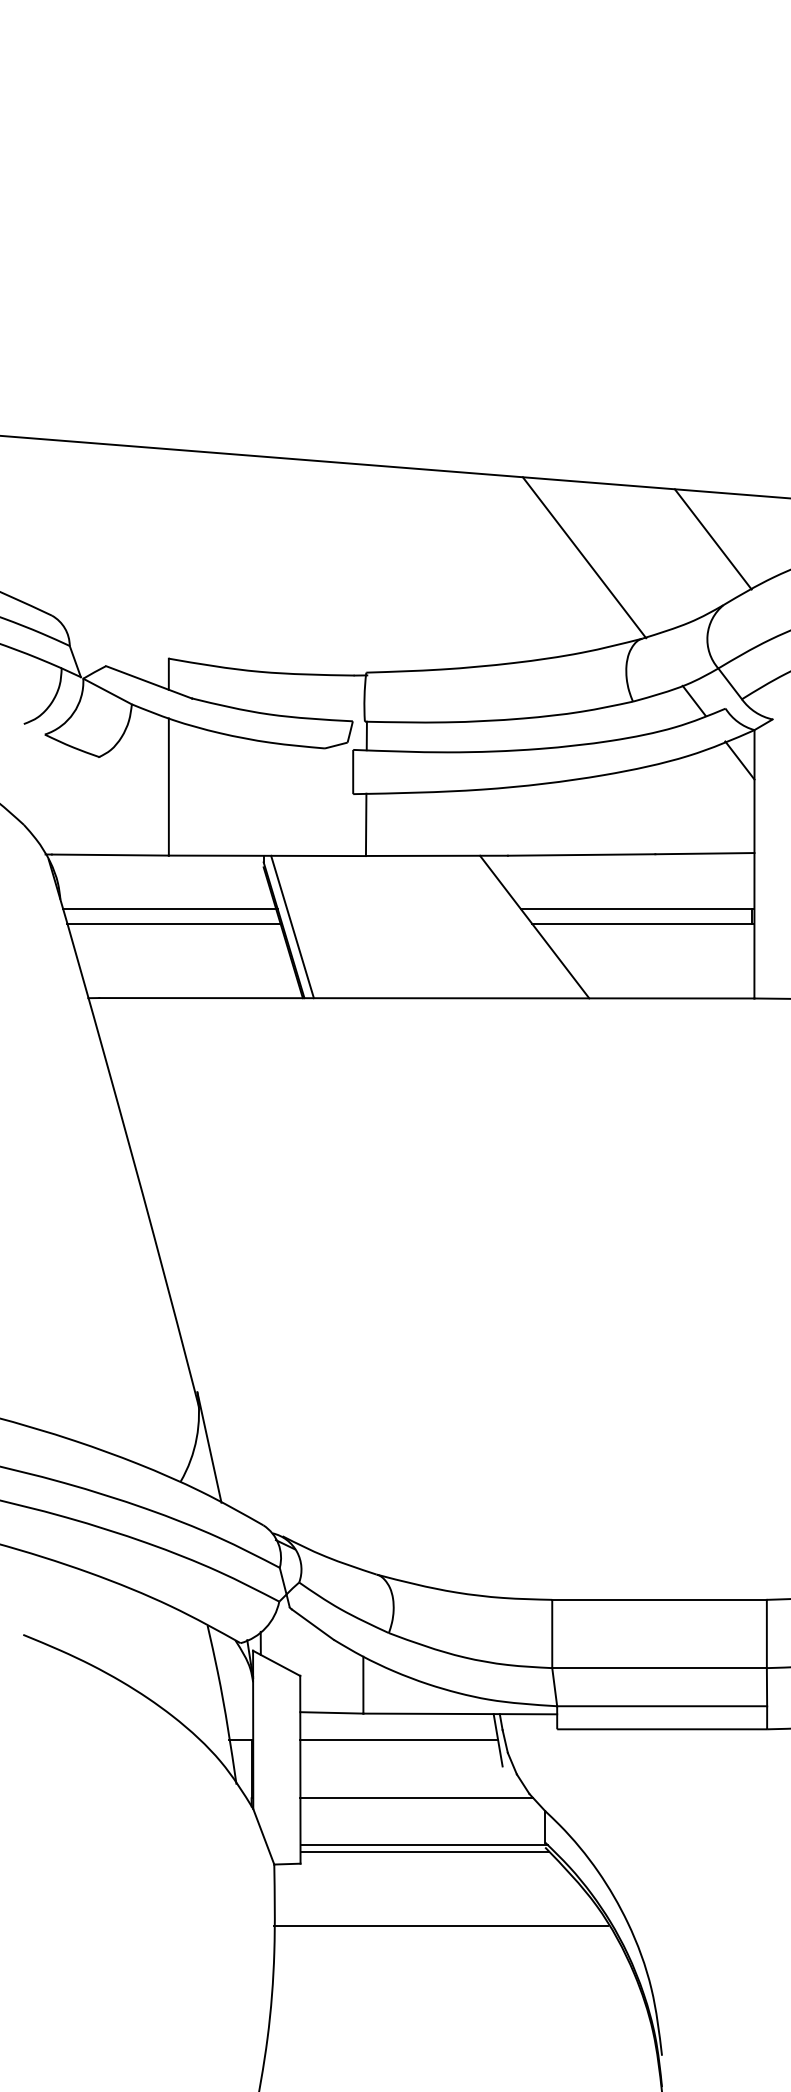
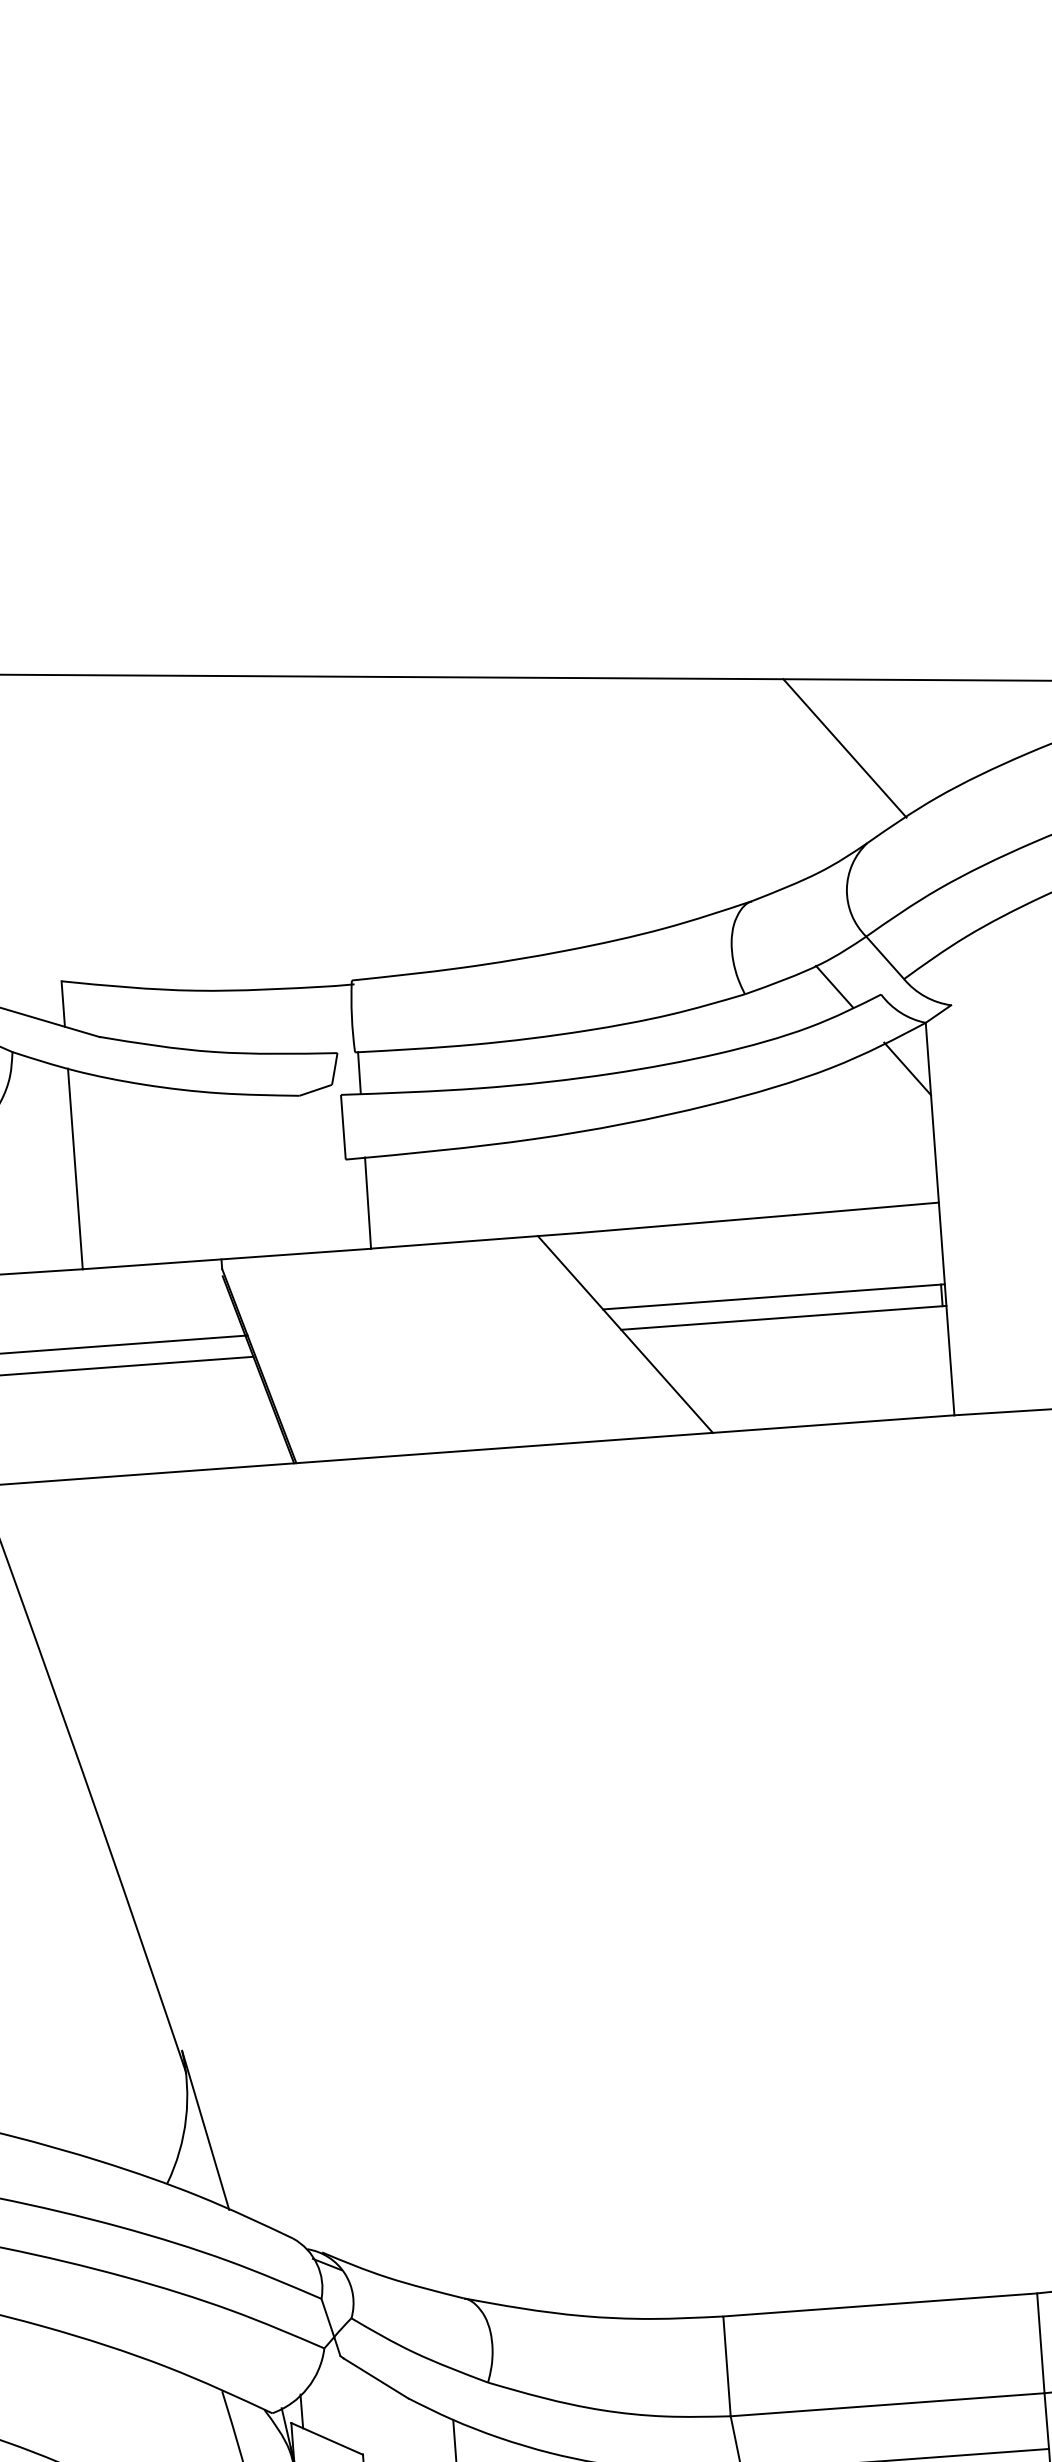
line: (584, 557) -> (658, 788), removed
line: (292, 926) -> (271, 1359), removed

